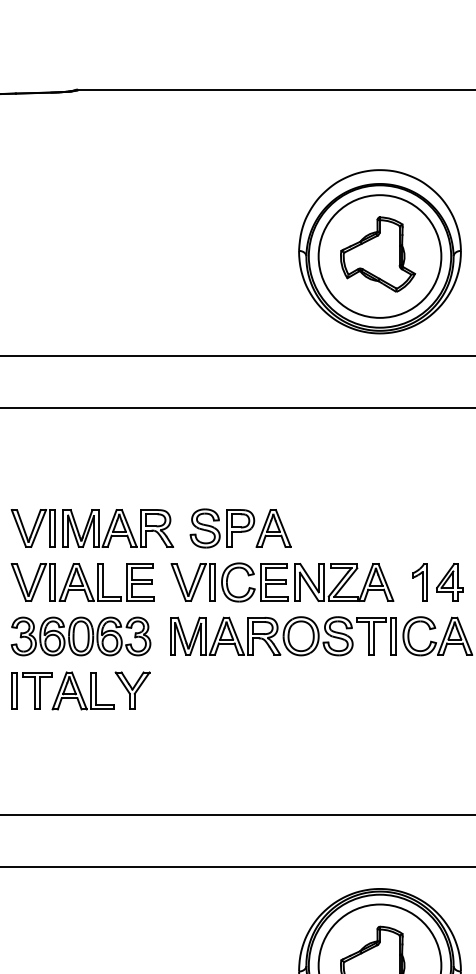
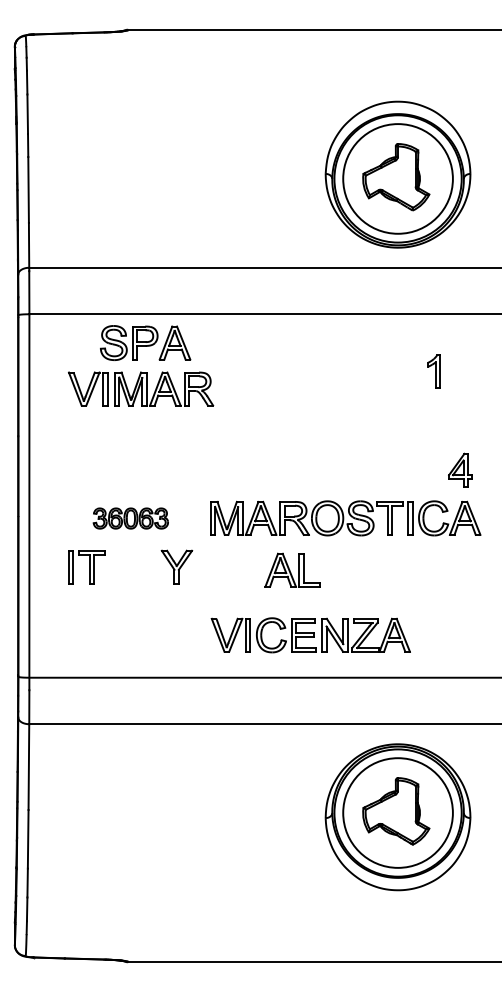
part: (92, 527) -> (141, 388), moved
part: (240, 527) -> (145, 342), moved
part: (82, 581) -> (132, 469), removed
part: (282, 582) -> (310, 635), moved
part: (419, 582) -> (433, 371), moved
part: (80, 636) -> (130, 518), size x0.6
part: (82, 690) -> (292, 569), moved

